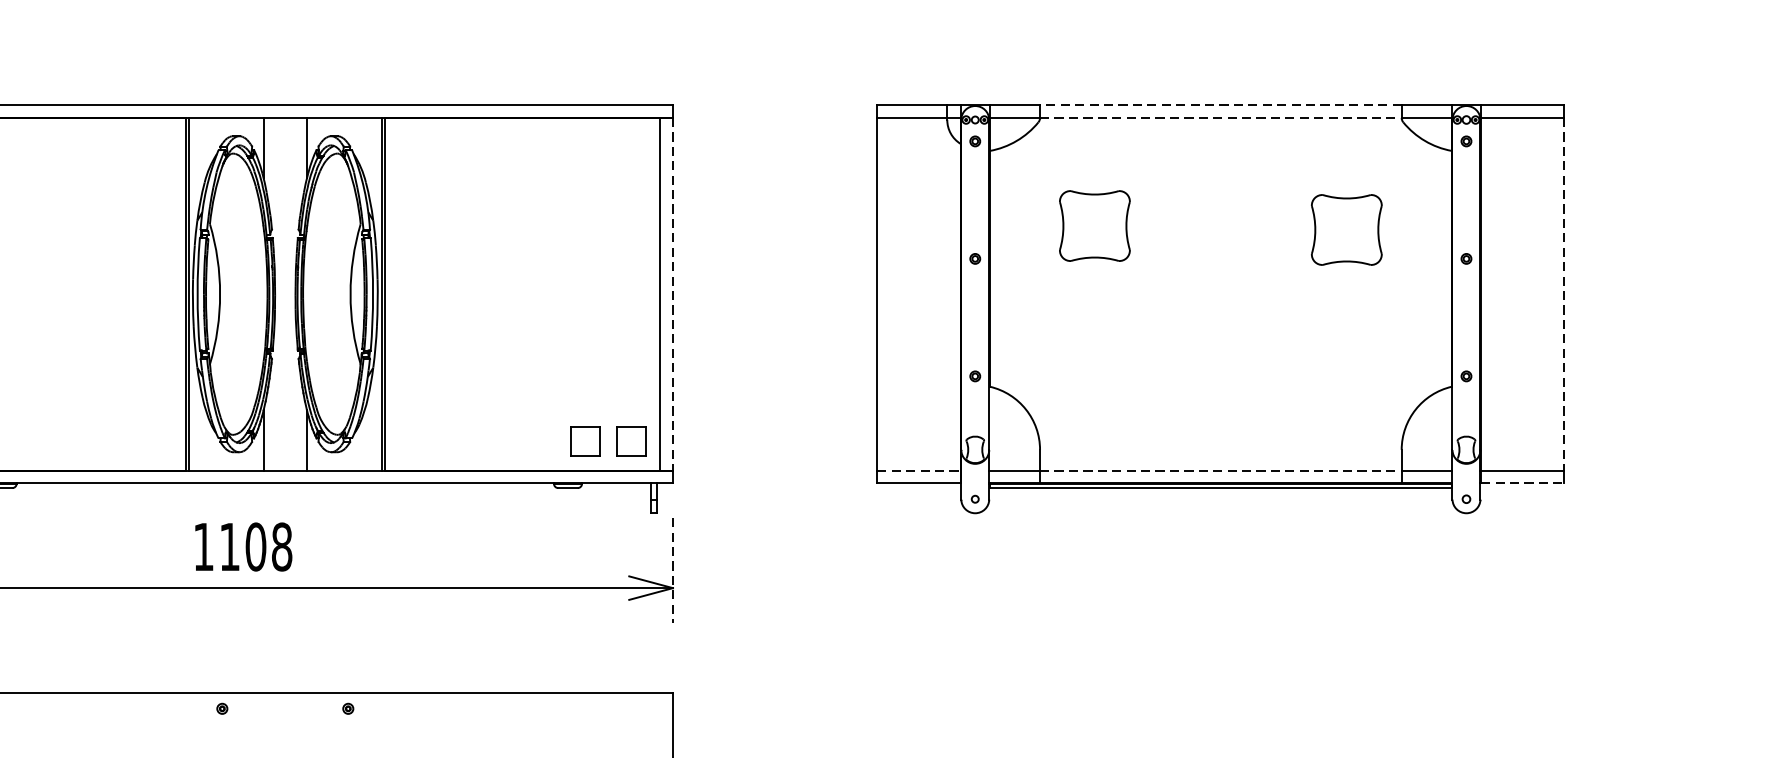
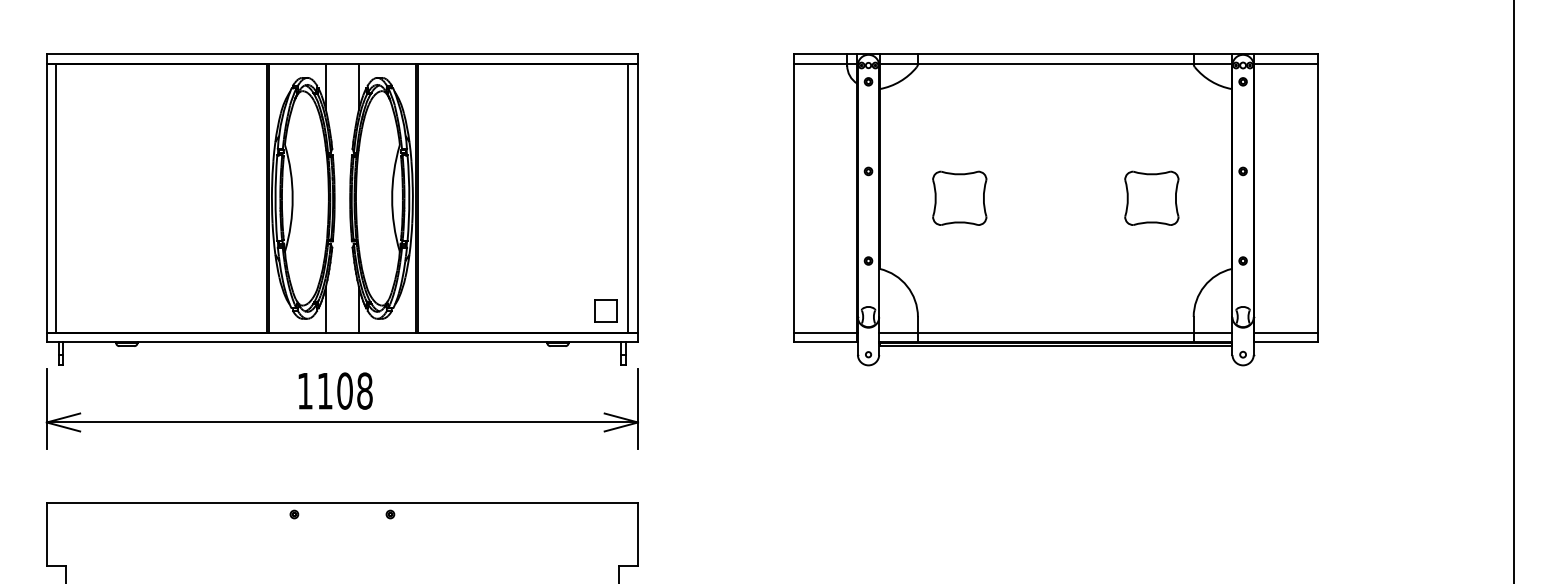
line: (1220, 105) -> (1055, 54), dashed -> solid
line: (1220, 117) -> (1055, 63), dashed -> solid
part: (1094, 224) -> (959, 197), moved
part: (1346, 228) -> (1151, 197), moved
line: (673, 294) -> (638, 198), dashed -> solid
line: (1564, 294) -> (1317, 198), dashed -> solid
part: (584, 441) -> (570, 310), removed
line: (918, 470) -> (825, 332), dashed -> solid
line: (1220, 470) -> (1055, 332), dashed -> solid
line: (1523, 483) -> (1286, 342), dashed -> solid
text: (243, 546) -> (335, 390), moved
line: (673, 571) -> (638, 409), dashed -> solid

